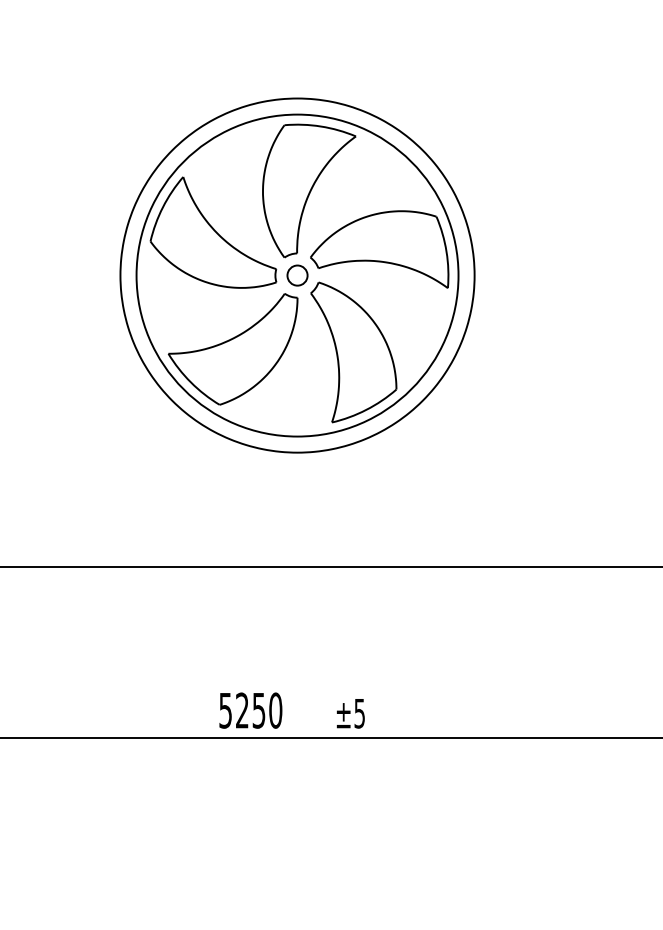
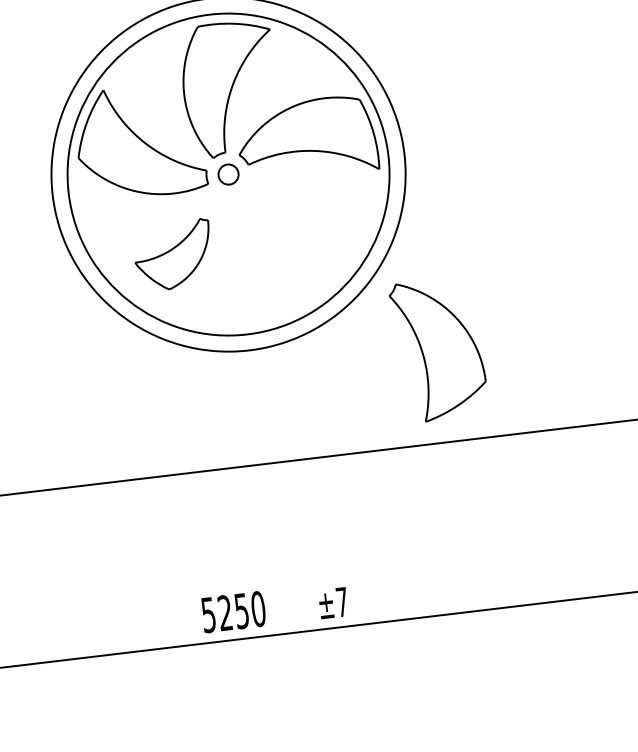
part: (232, 349) -> (172, 255), size x0.6
part: (353, 352) -> (438, 349), moved
text: (359, 713) -> (341, 602), ±5 -> ±7

